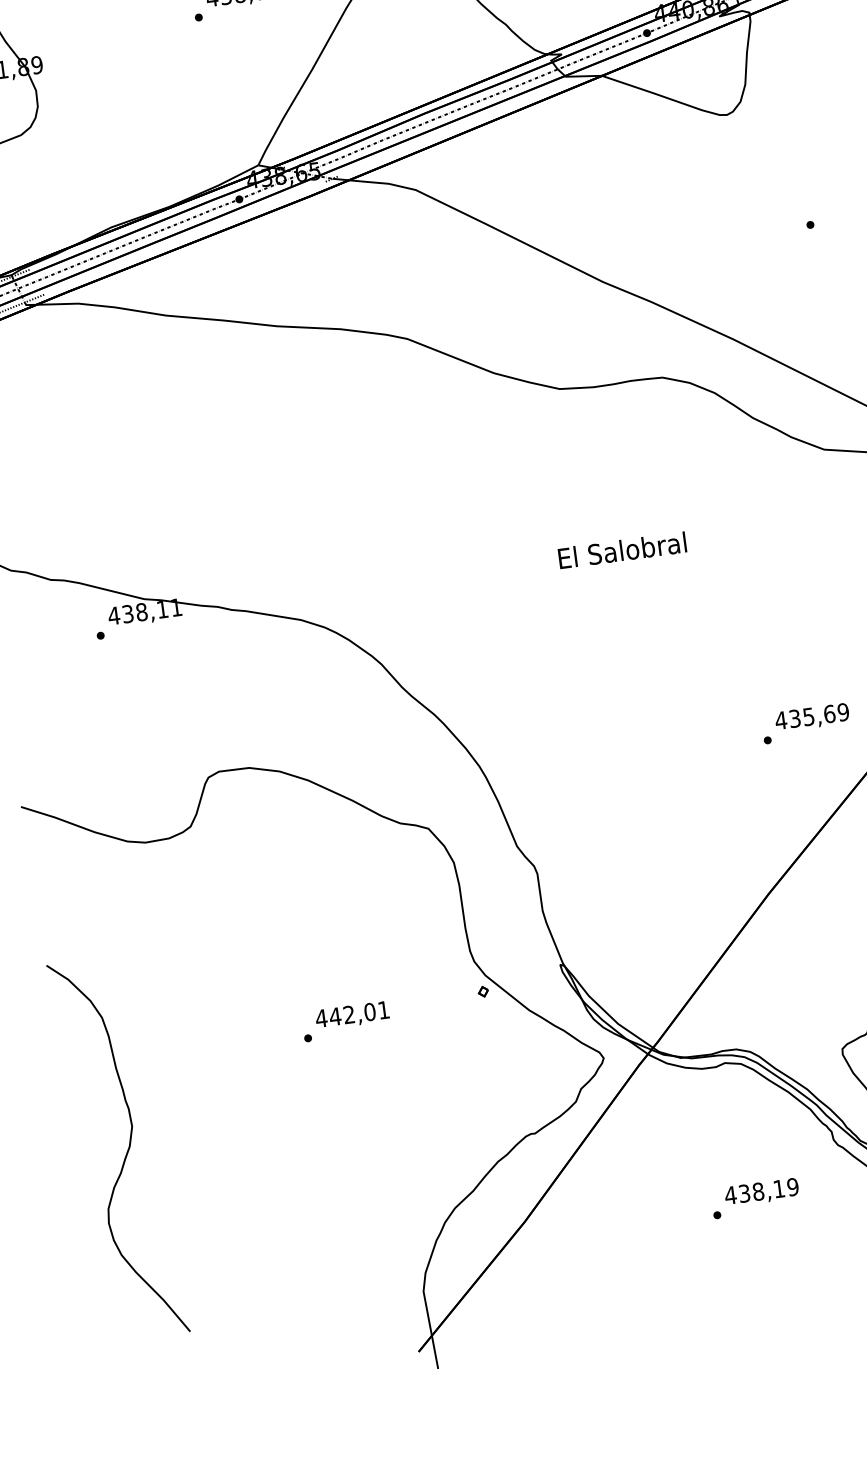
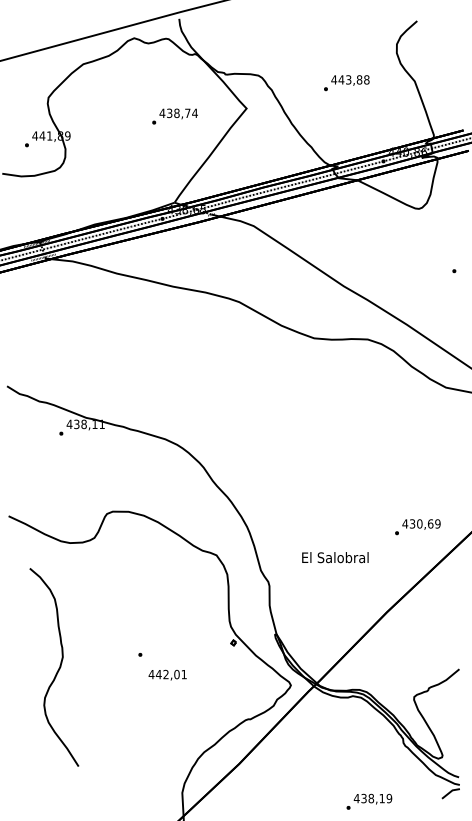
text: (622, 550) -> (335, 557), moved
text: (808, 716) -> (419, 523), 435,69 -> 430,69
text: (351, 1014) -> (167, 674), moved
curve: (126, 1149) -> (58, 668), moved
text: (755, 1197) -> (369, 801), moved

